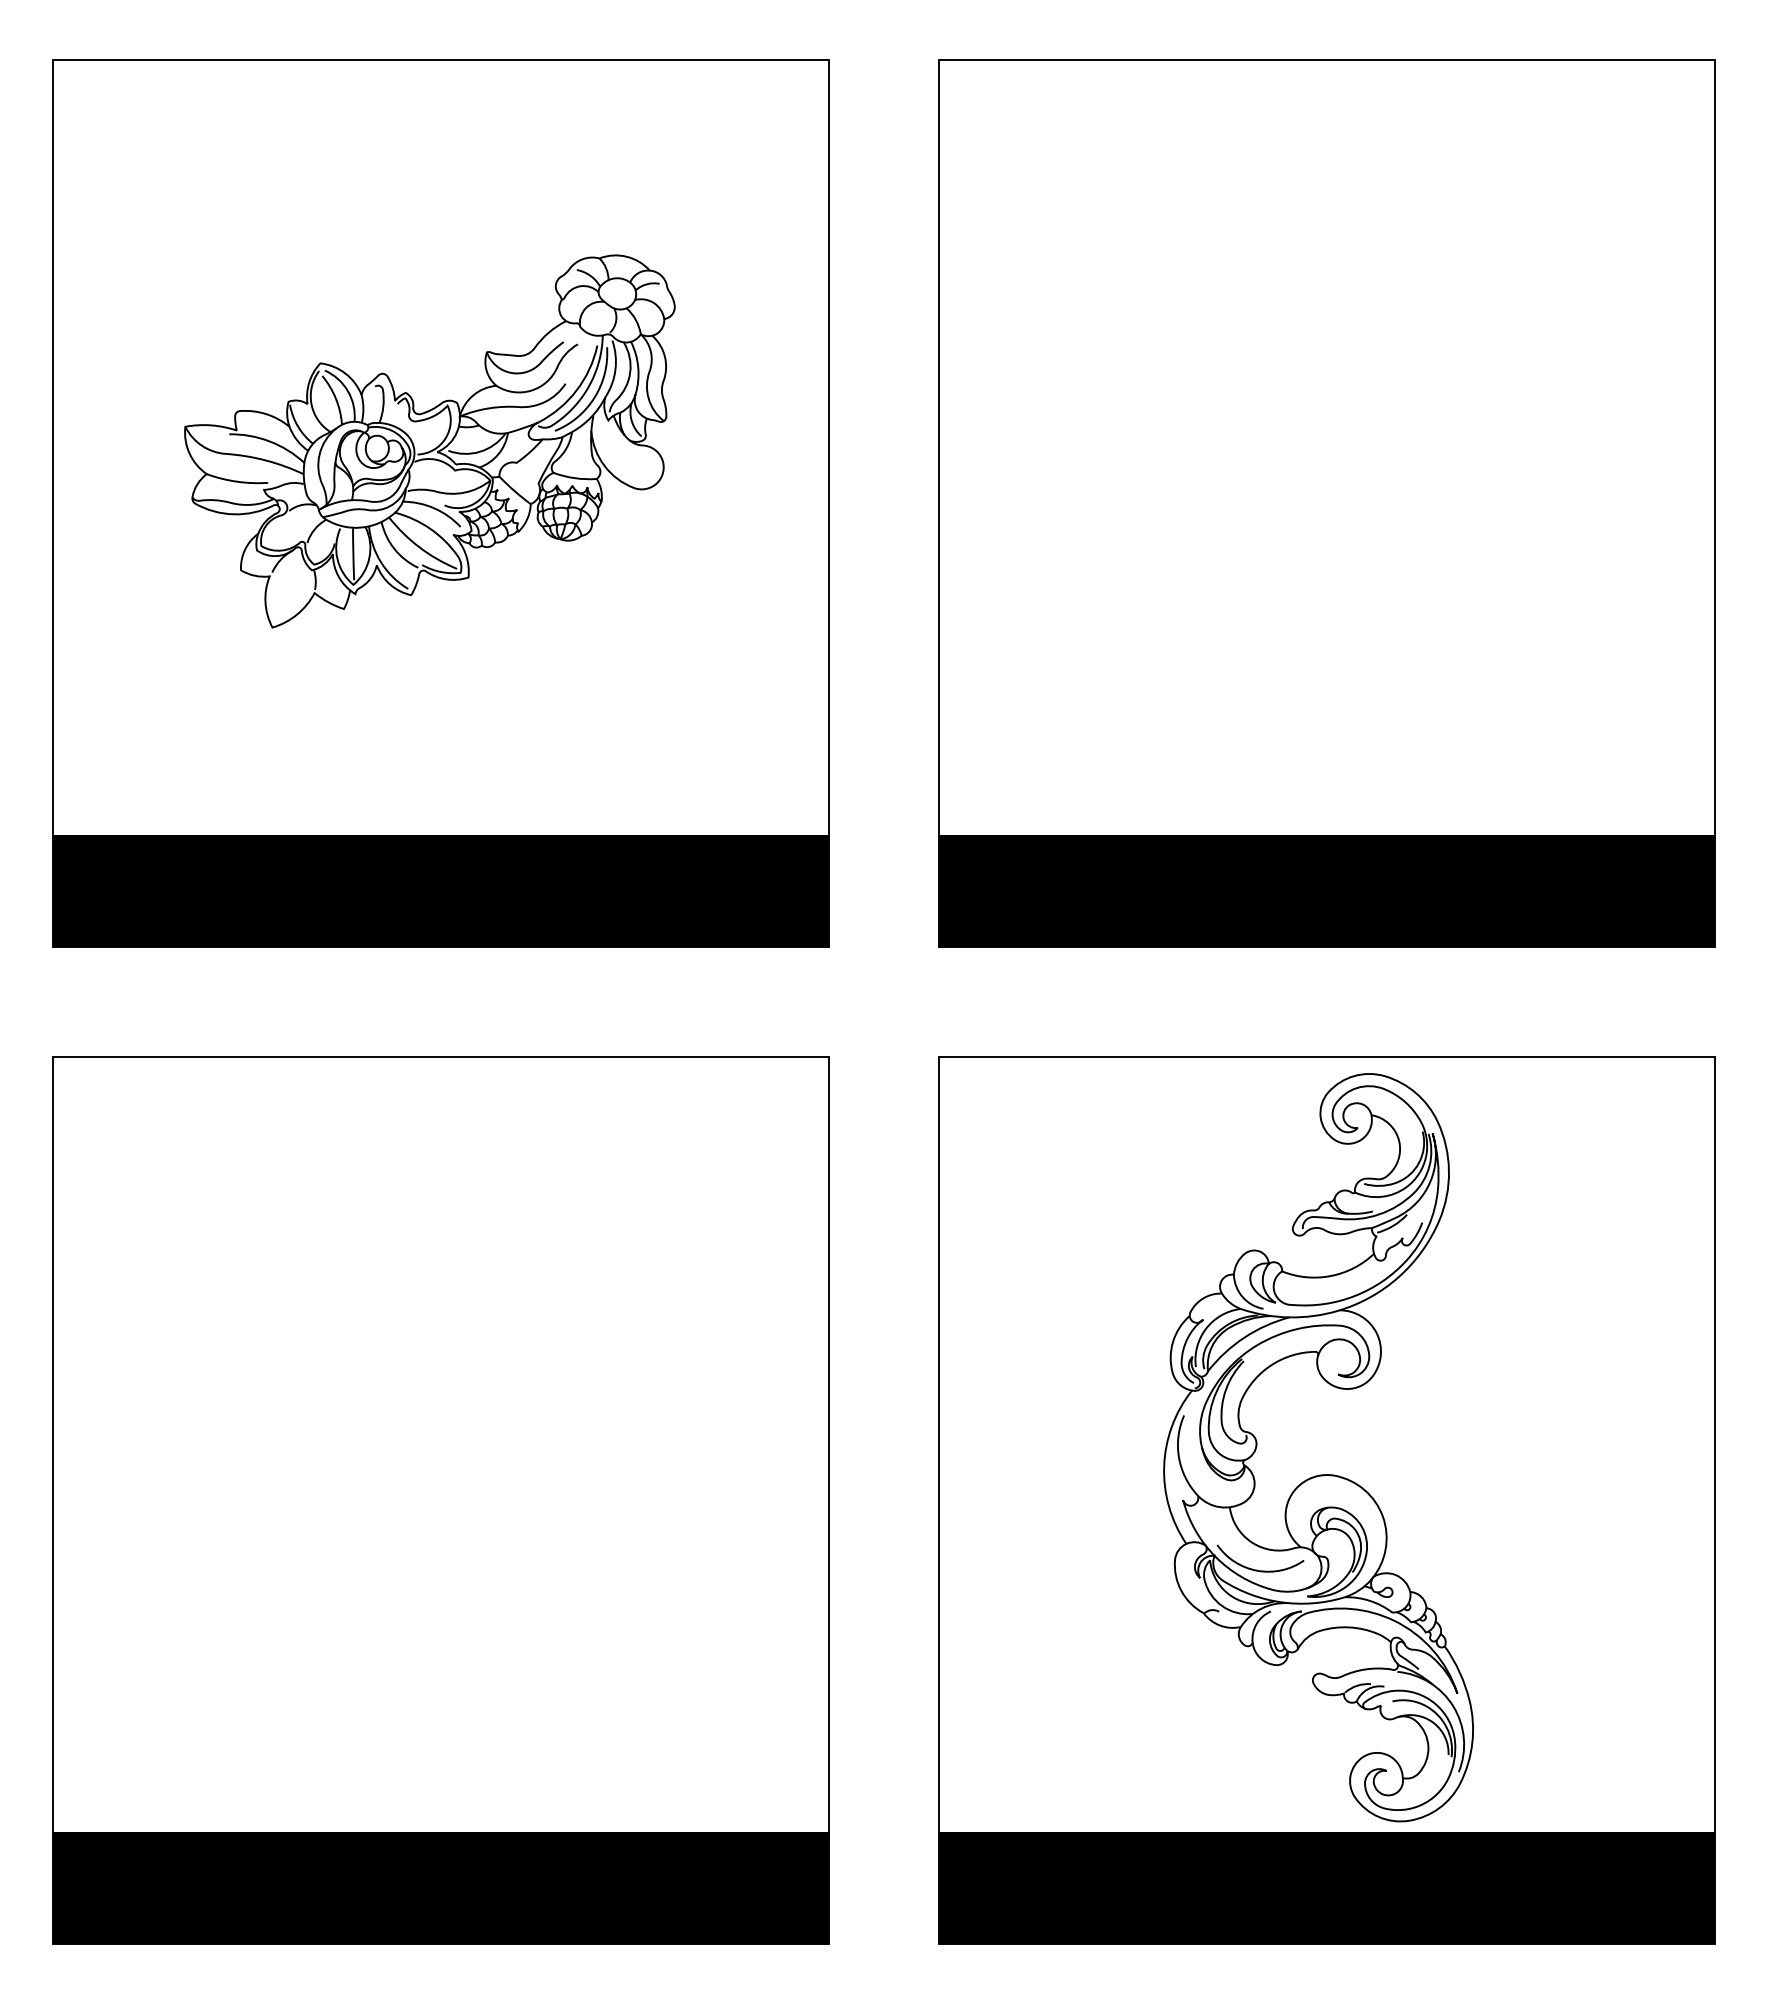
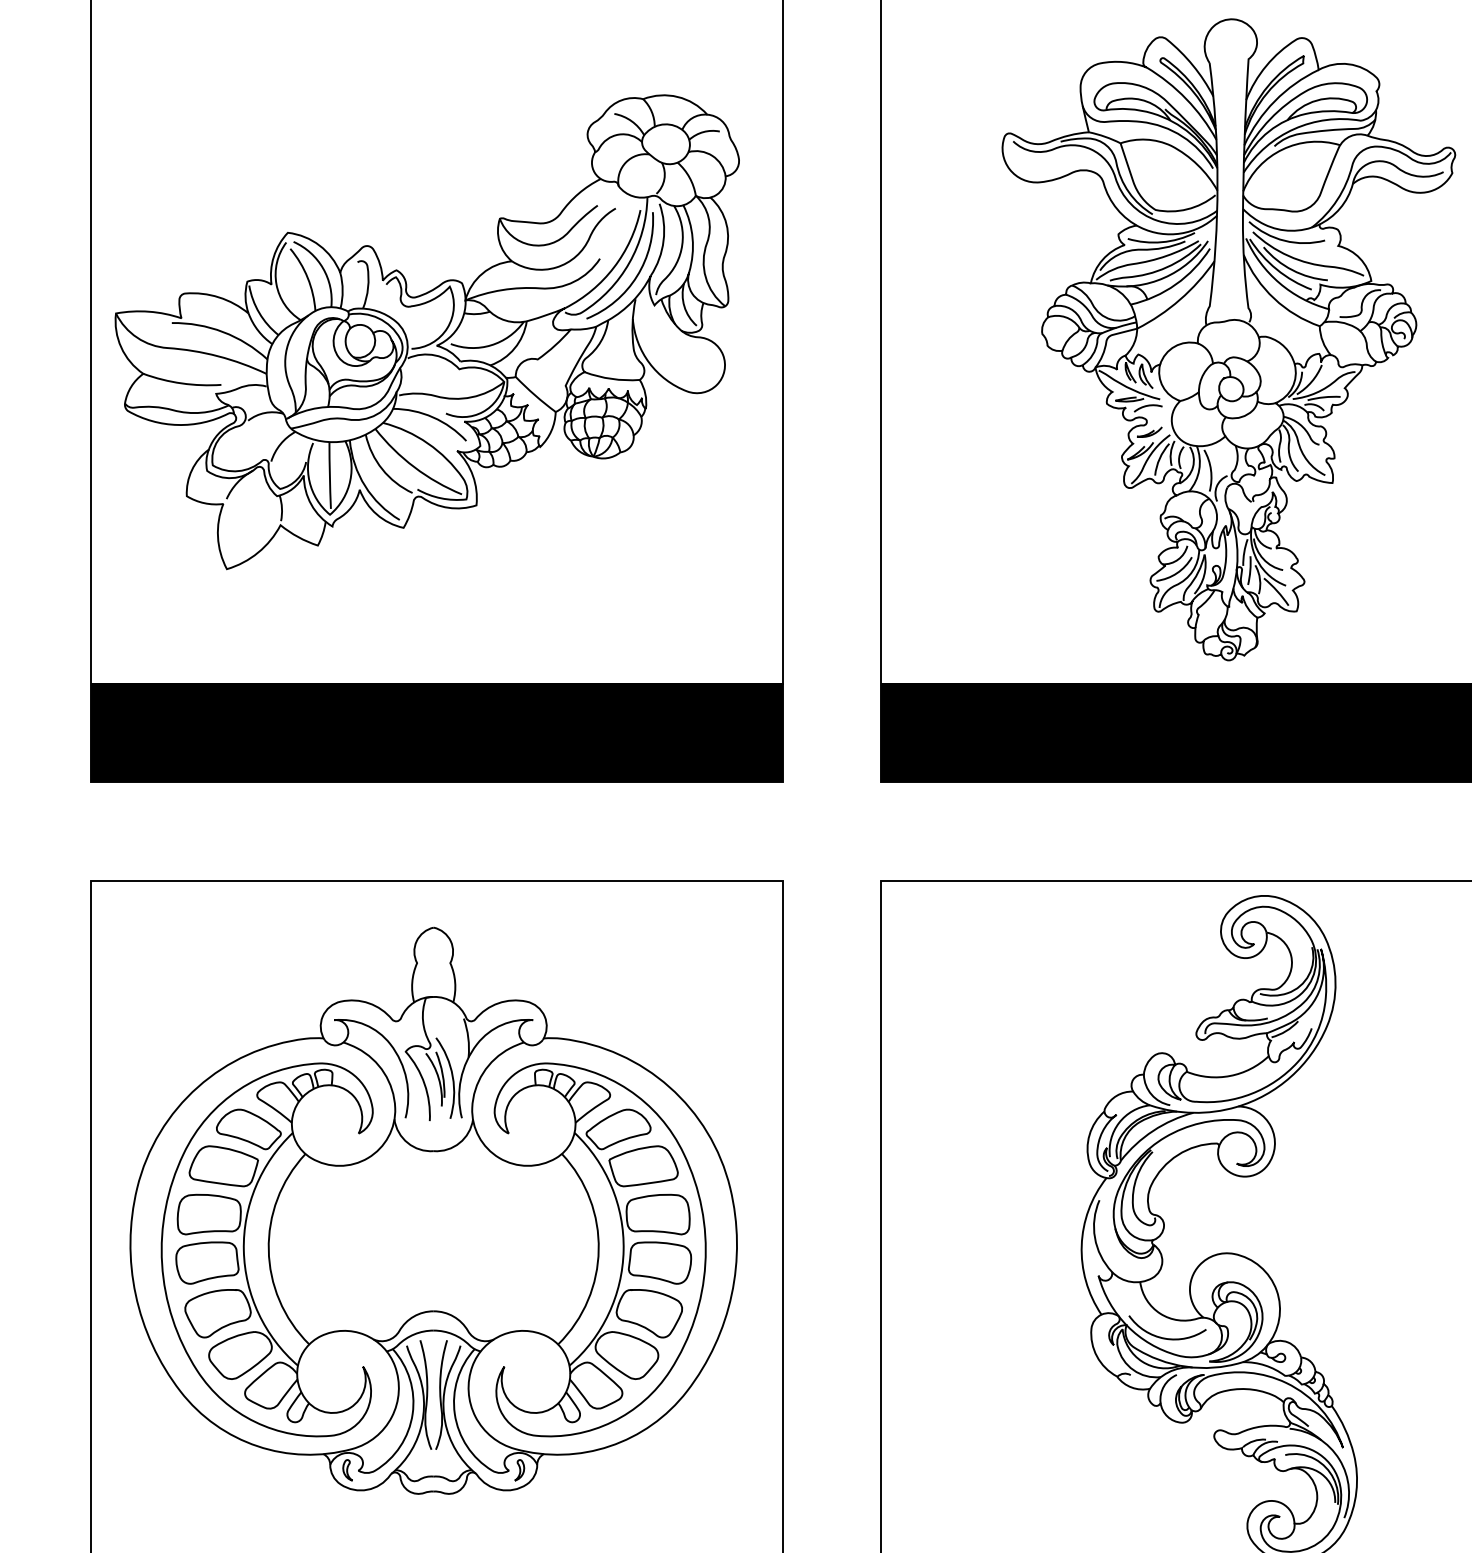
part: (429, 441) -> (426, 332), size x1.43
part: (1329, 449) -> (1229, 339), added
part: (436, 1426) -> (433, 1210), added

